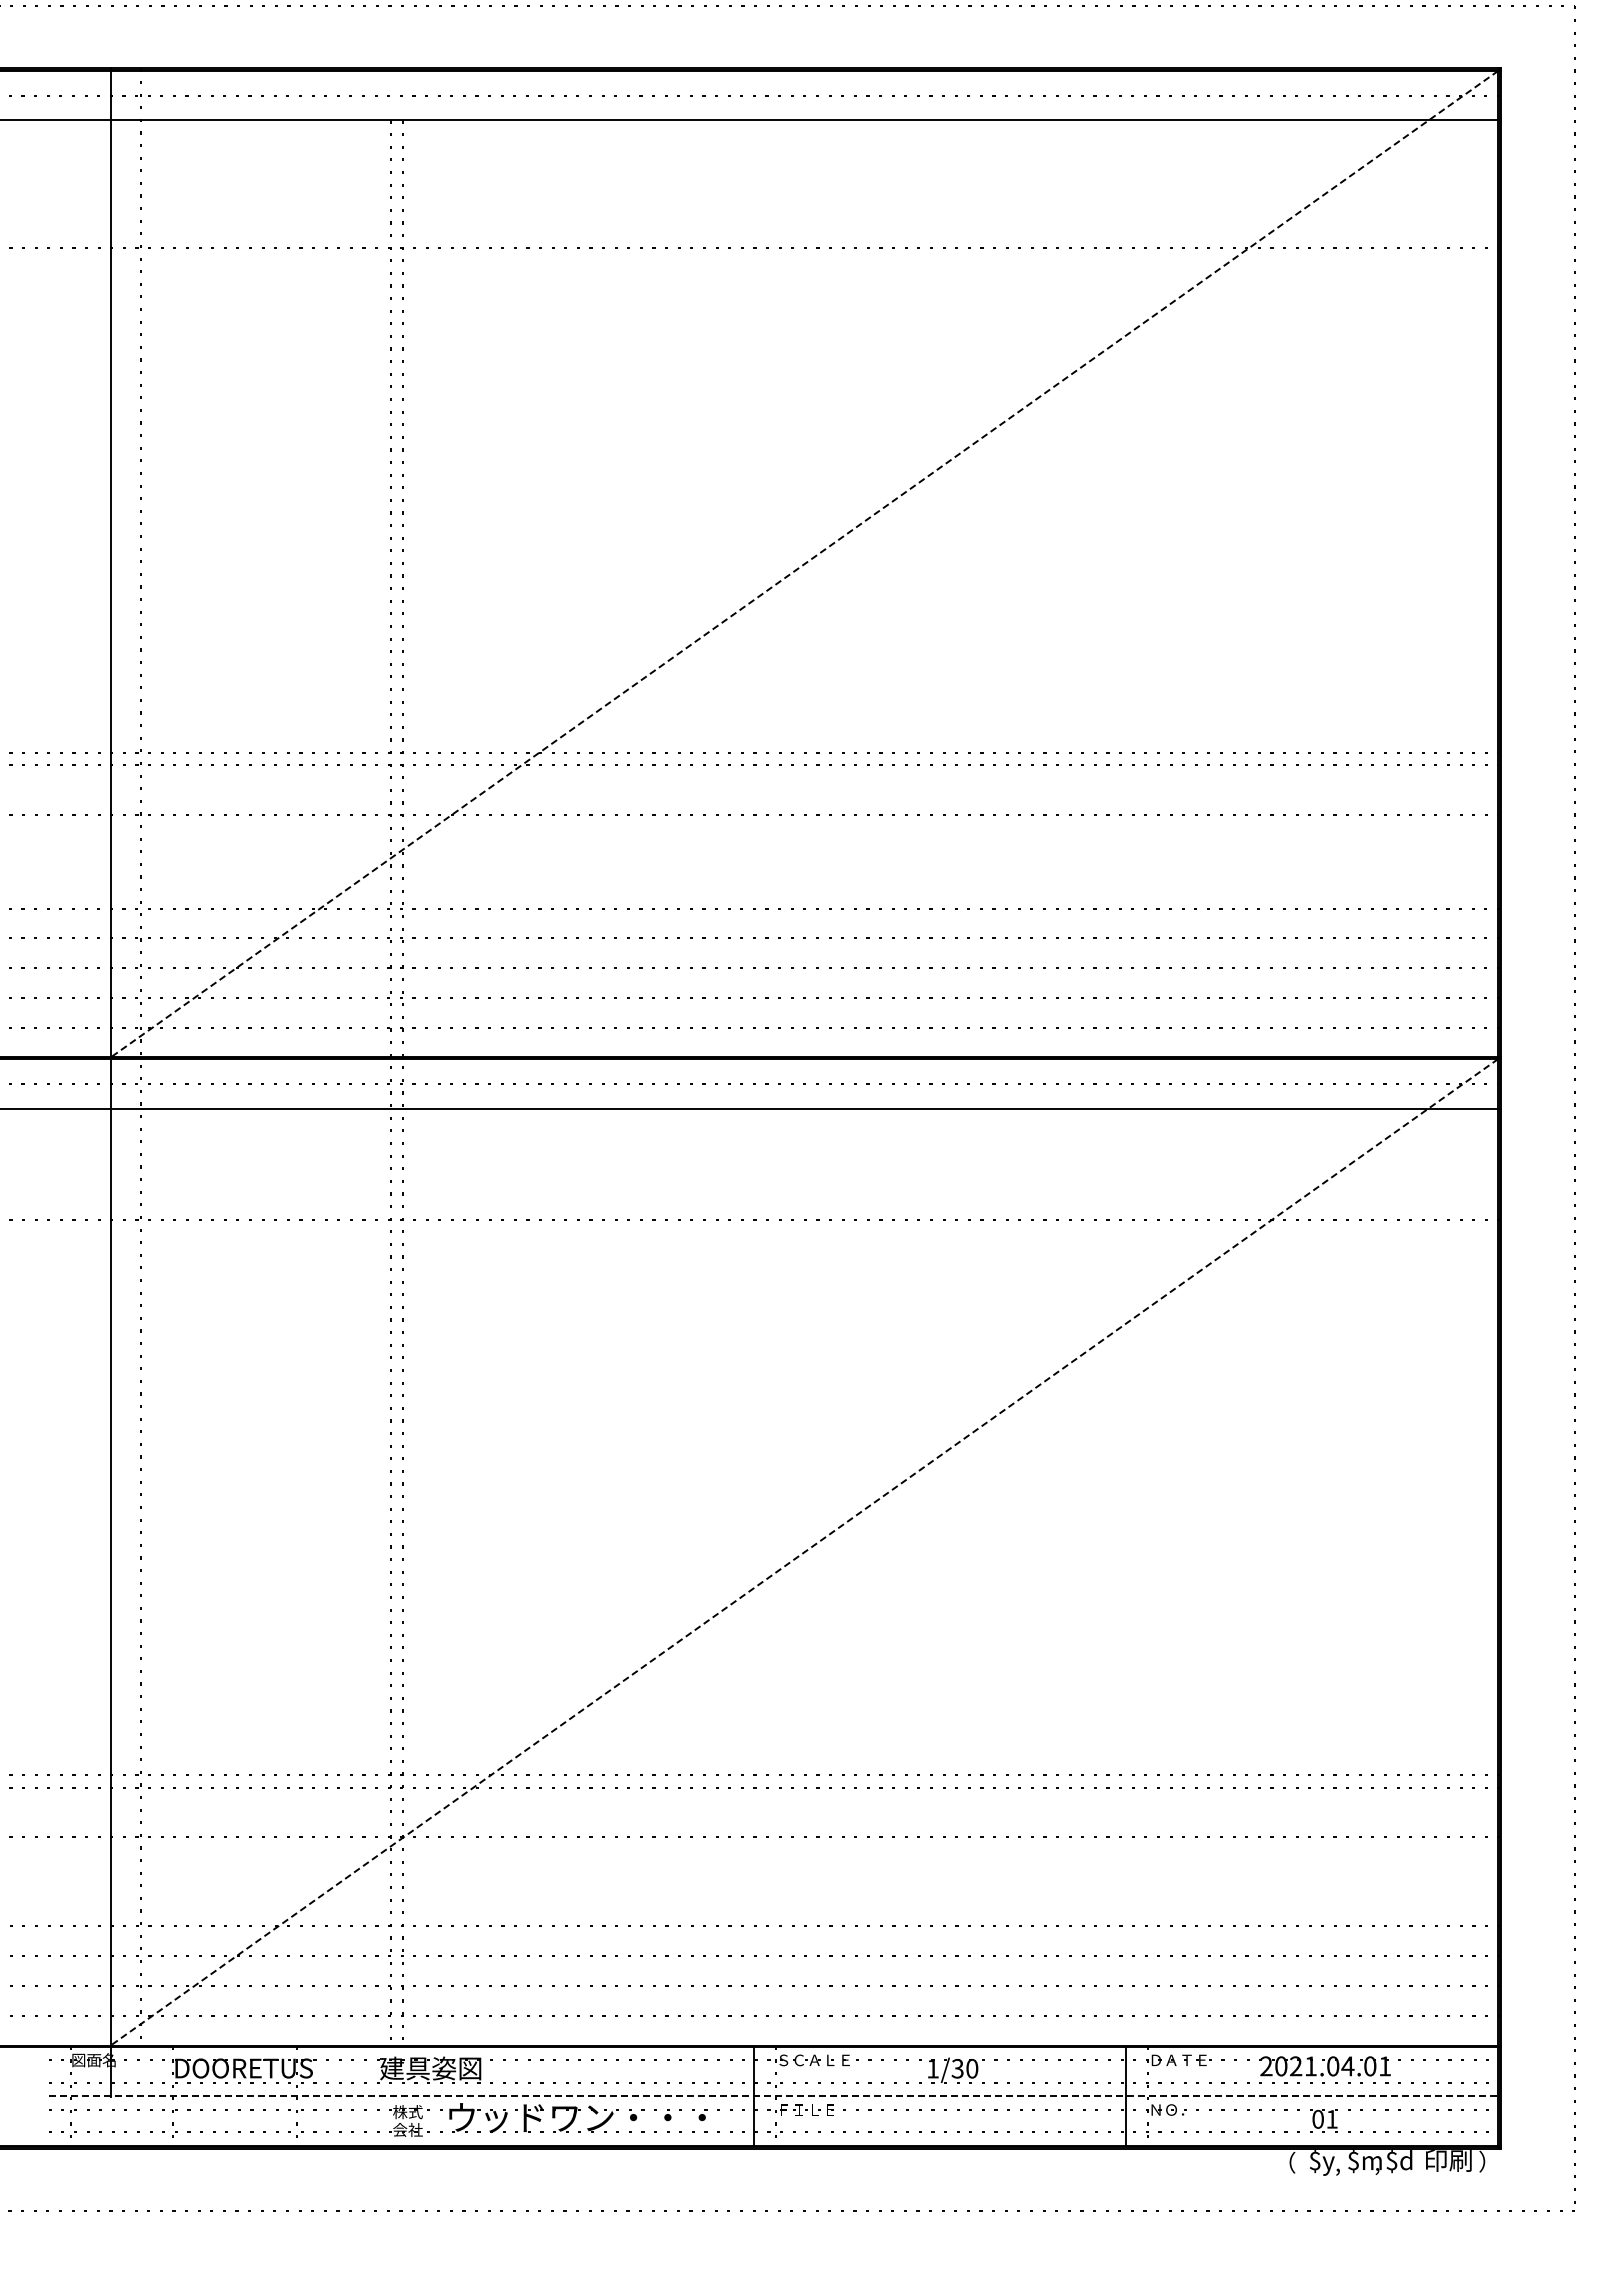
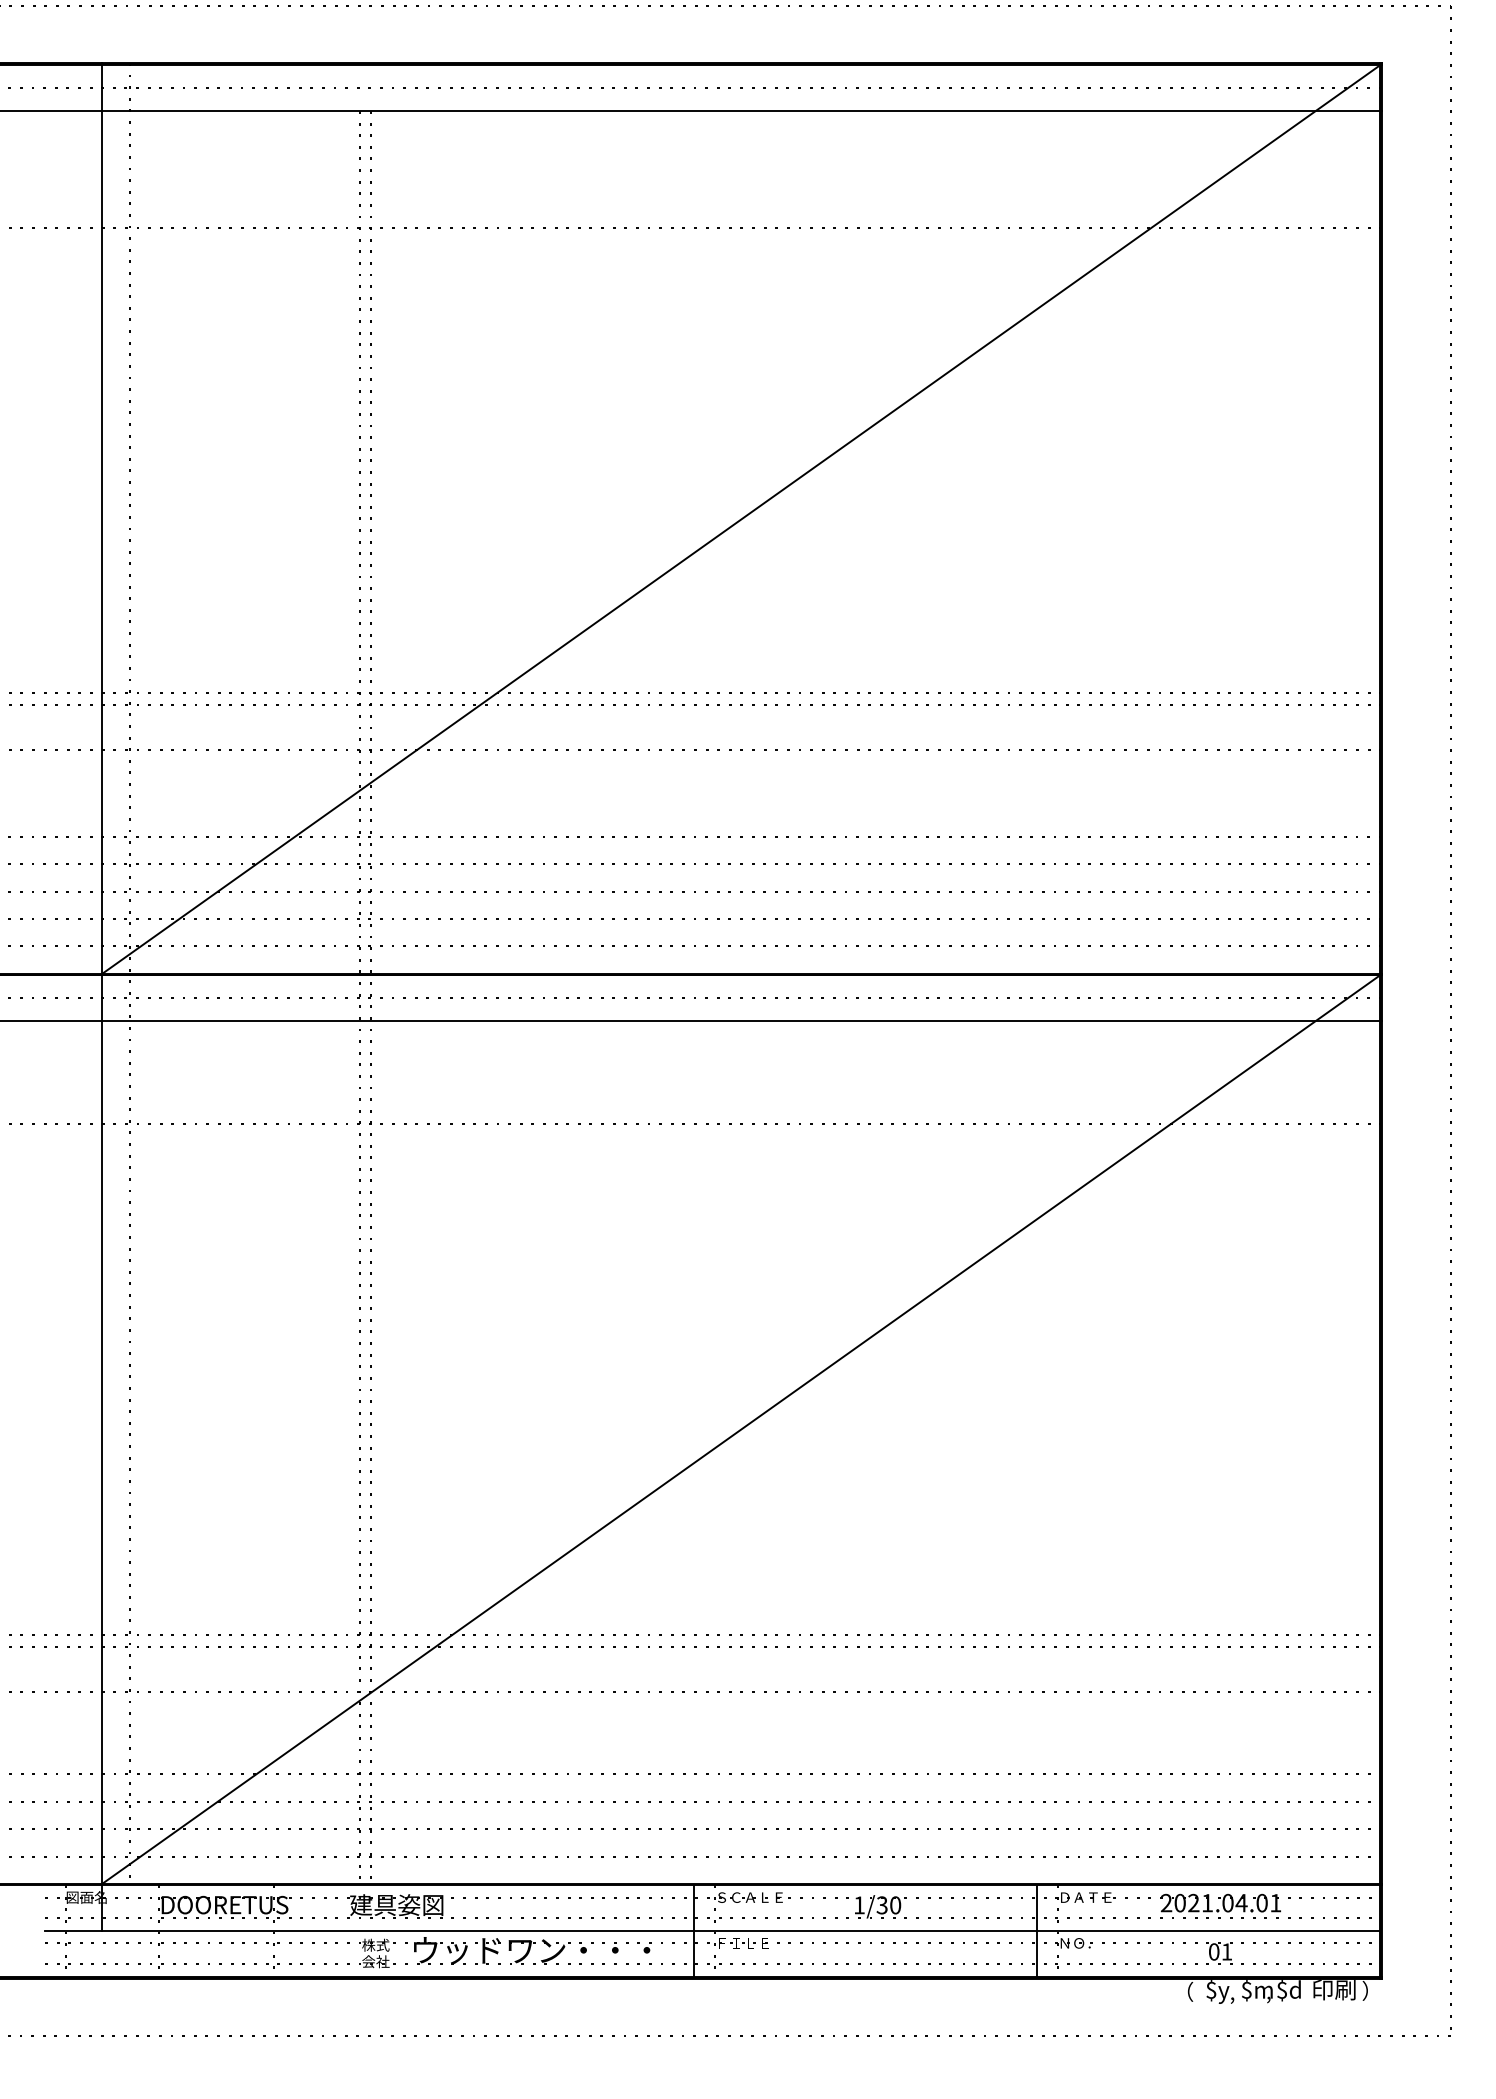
line: (804, 564) -> (741, 519), dashed -> solid
line: (804, 1552) -> (741, 1429), dashed -> solid
line: (773, 2096) -> (712, 1930), dashed -> solid

